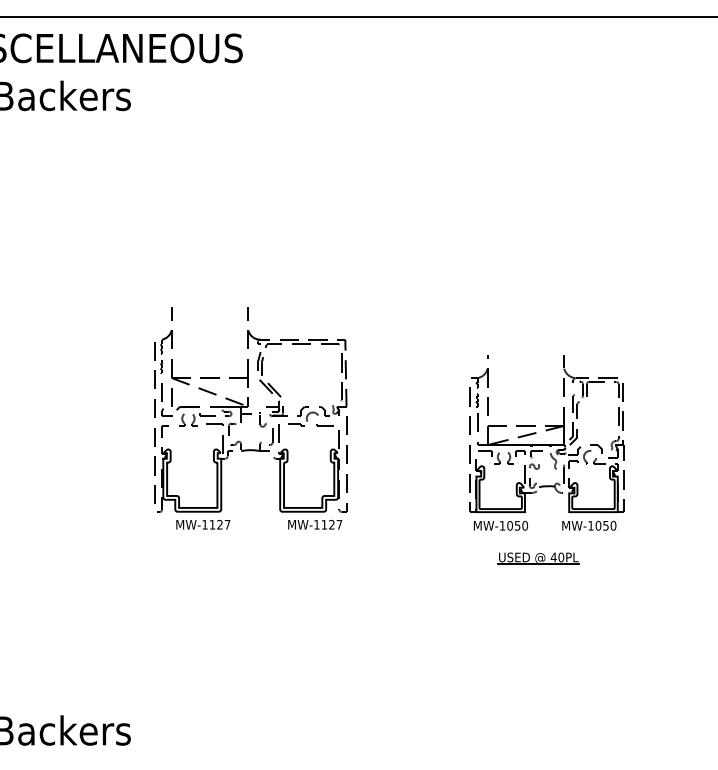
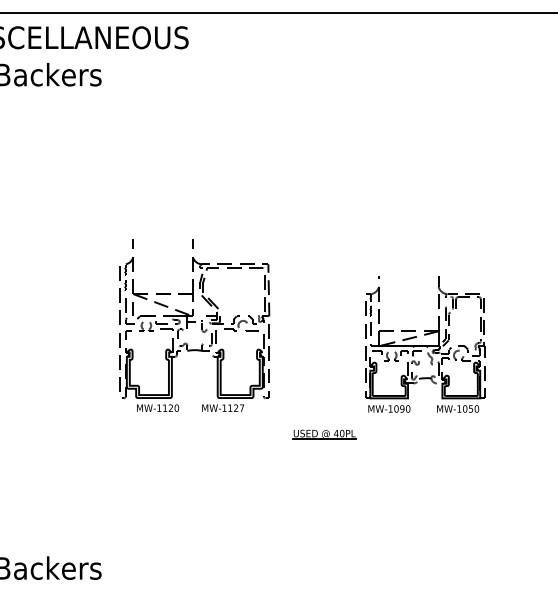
text: (227, 524) -> (176, 407), MW-1127 -> MW-1120
text: (315, 524) -> (223, 407), moved
text: (517, 525) -> (402, 408), MW-1050 -> MW-1090
part: (538, 558) -> (324, 434), moved

